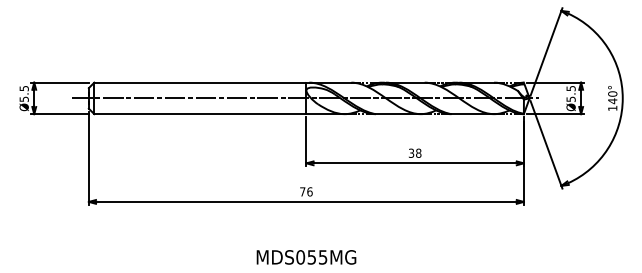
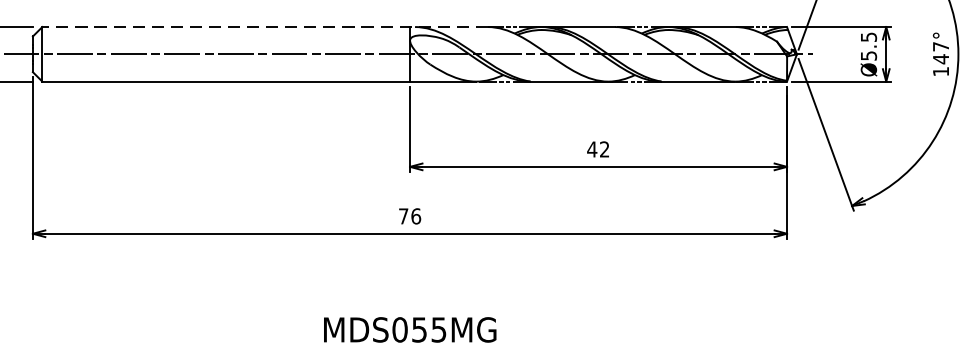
line: (222, 82) -> (264, 26), solid -> dashed
text: (612, 93) -> (940, 45), 140° -> 147°
text: (414, 152) -> (597, 148), 38 -> 42

